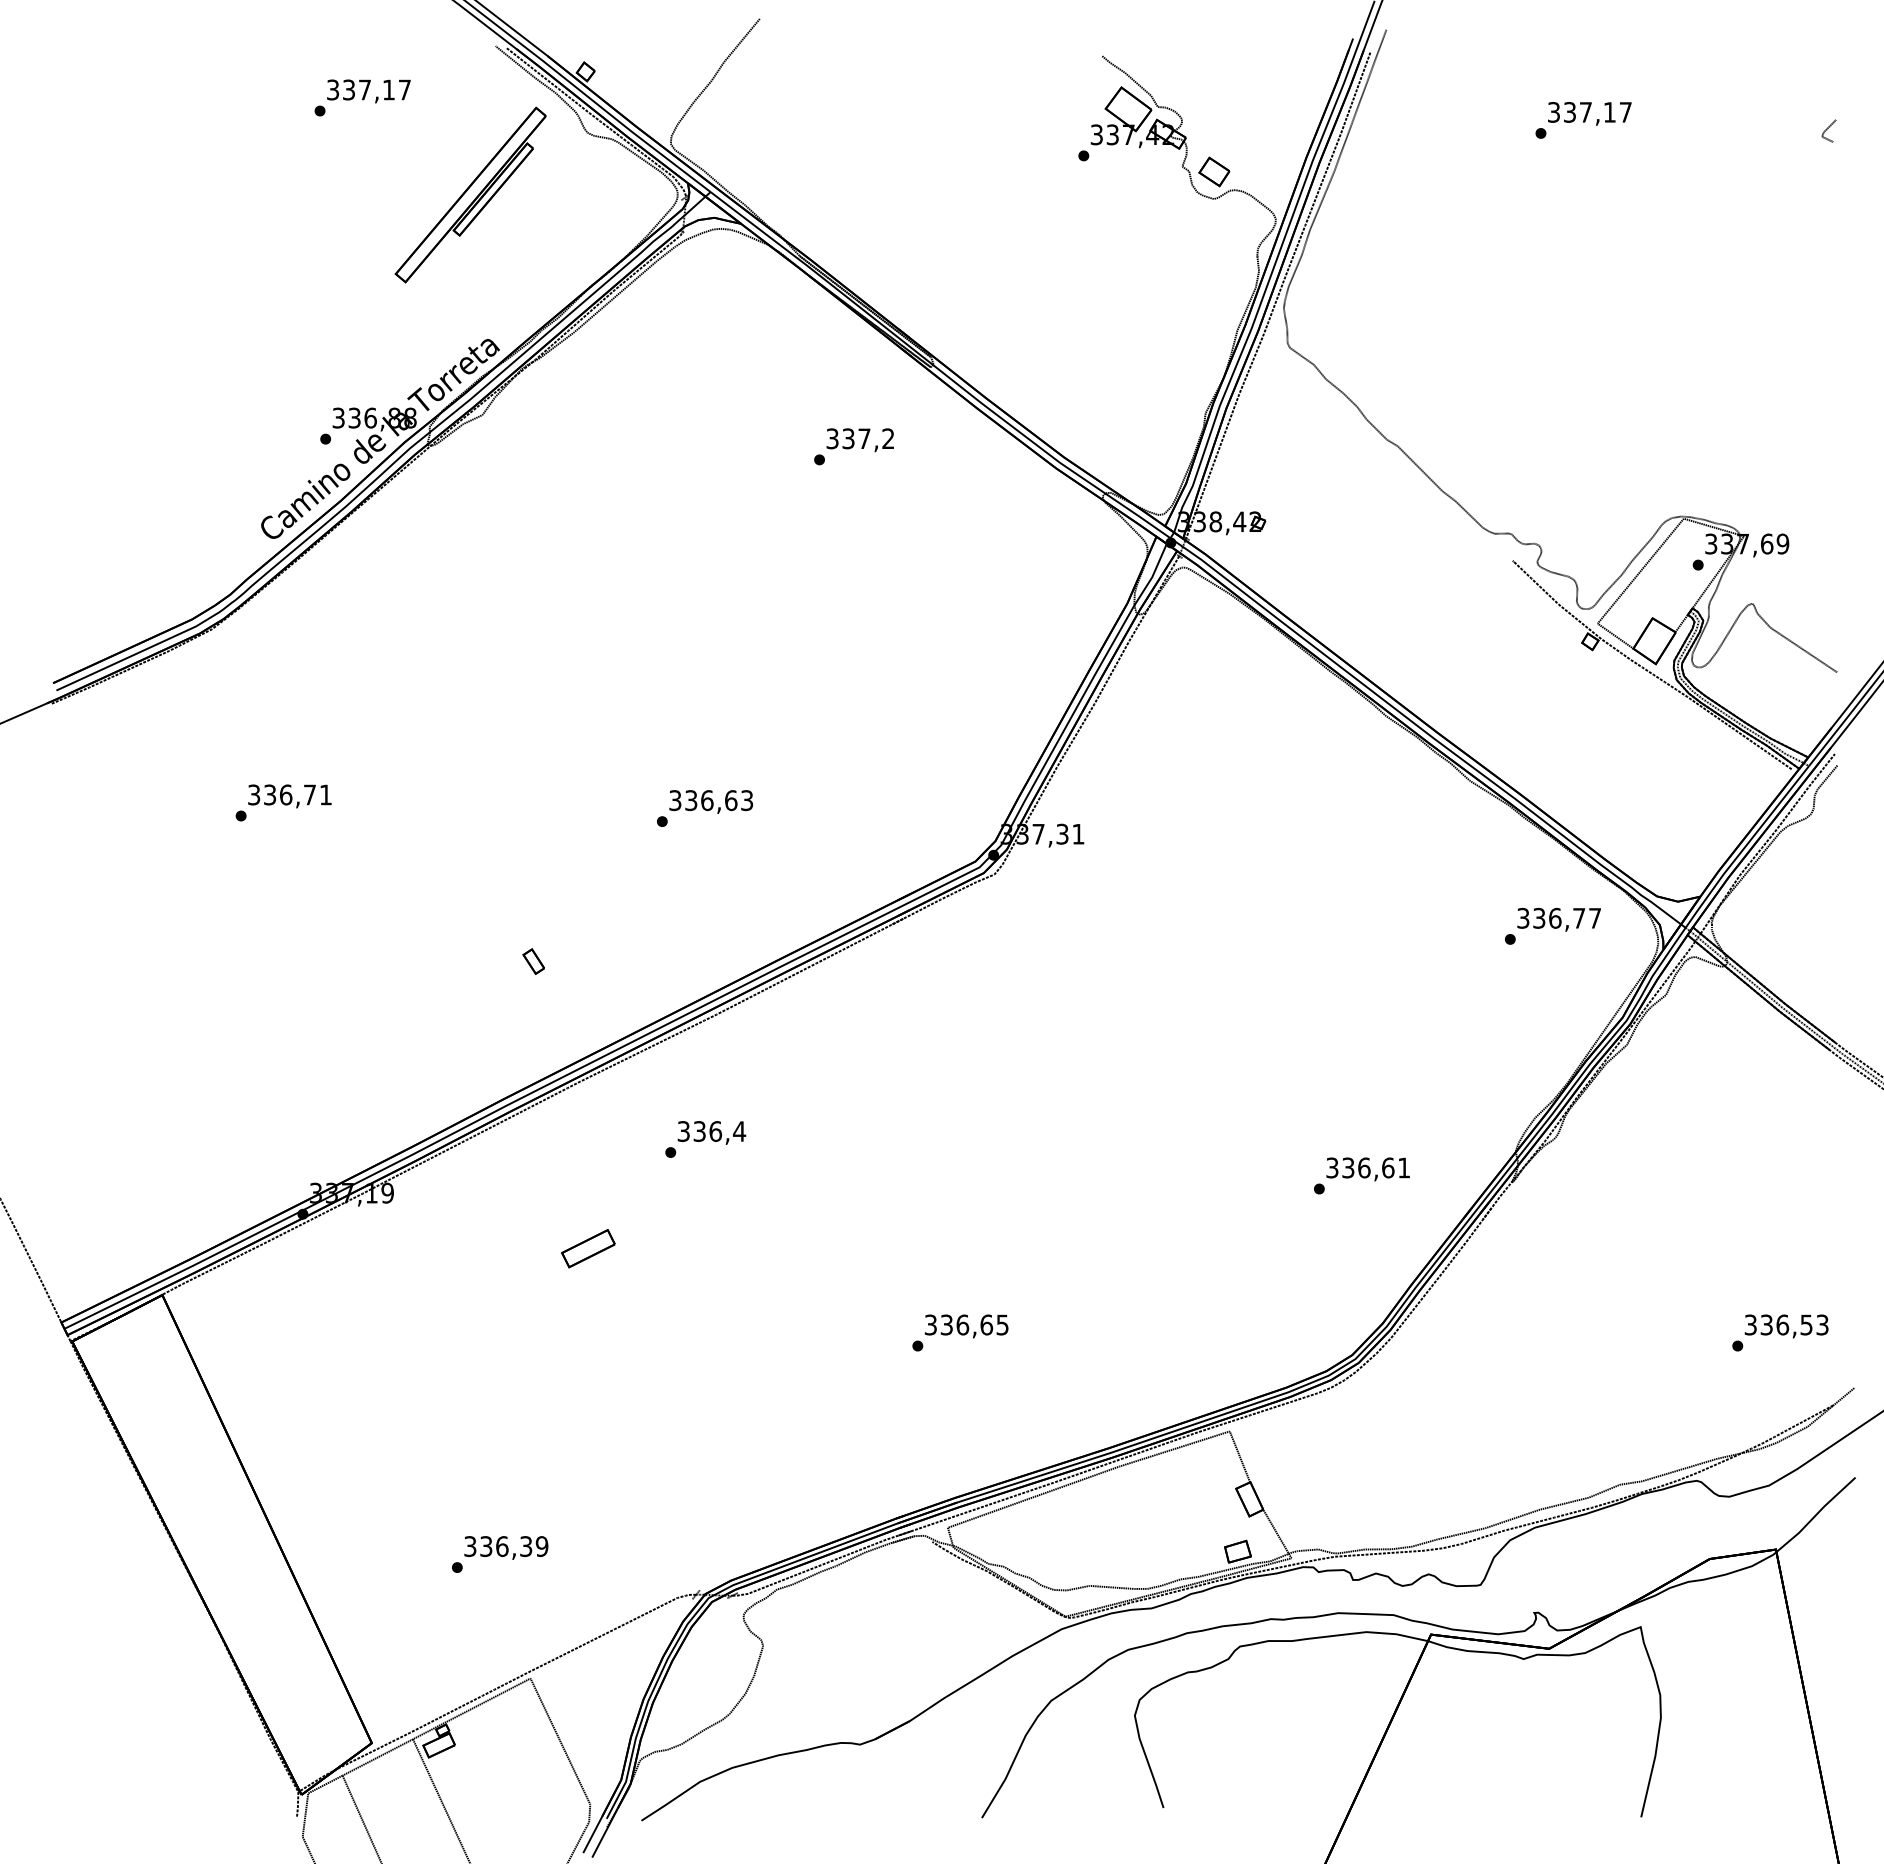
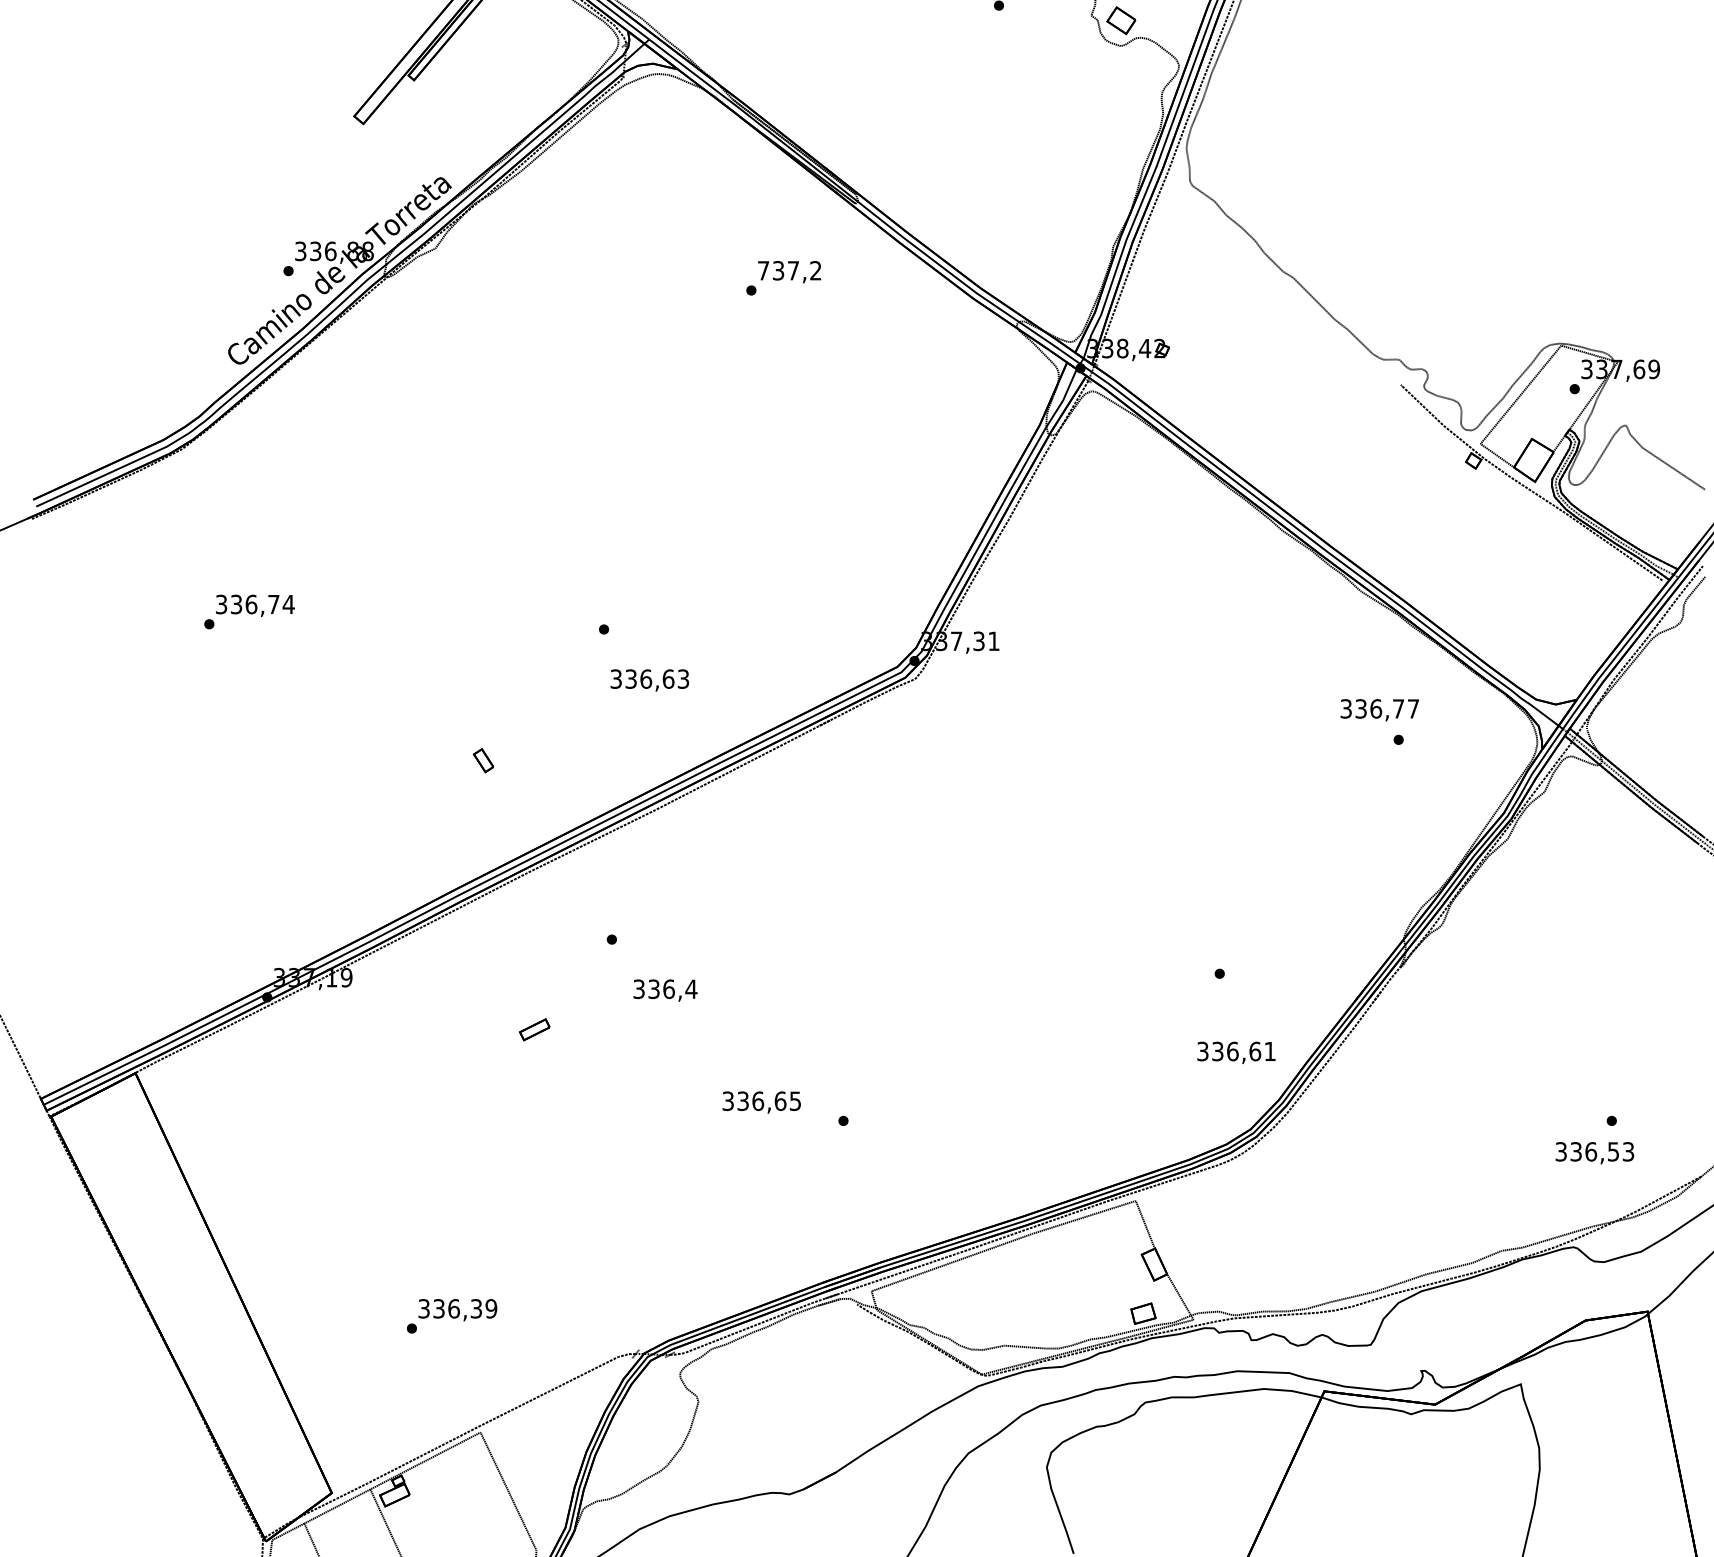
text: (832, 438) -> (763, 270), 337,2 -> 737,2
text: (325, 794) -> (288, 604), 336,71 -> 336,74
text: (711, 801) -> (650, 679), moved
text: (1558, 919) -> (1379, 709), moved
text: (711, 1132) -> (665, 990), moved
text: (1367, 1169) -> (1235, 1052), moved
part: (588, 1248) -> (534, 1029), size x0.6
text: (966, 1326) -> (761, 1102), moved
text: (1786, 1326) -> (1594, 1153), moved

